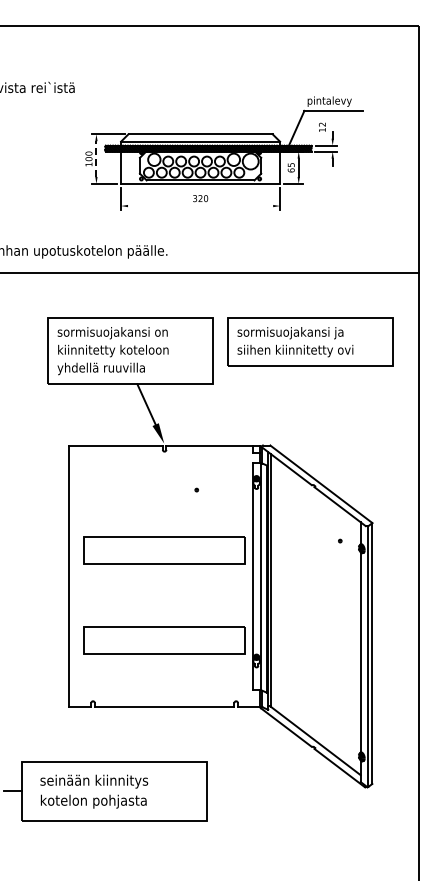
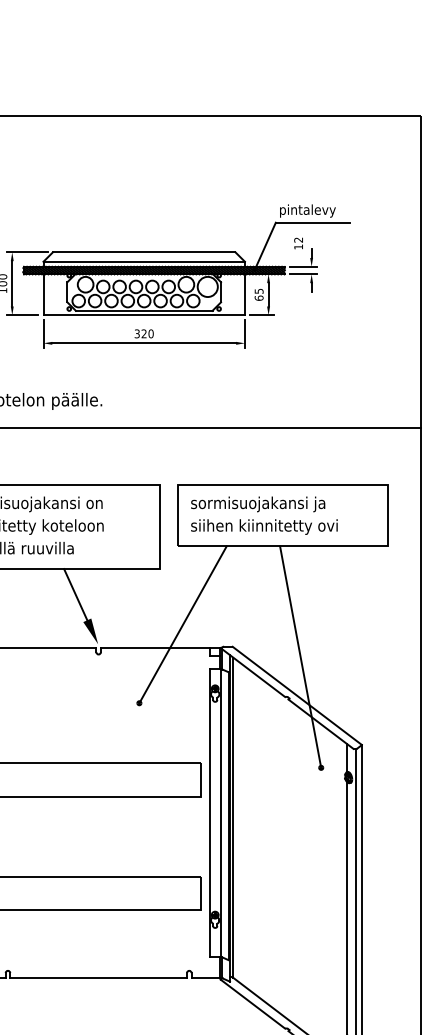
line: (96, 159) -> (12, 284), dashed -> solid
line: (200, 206) -> (144, 343), added
line: (230, 428) -> (182, 625), added
line: (323, 453) -> (299, 656), added

